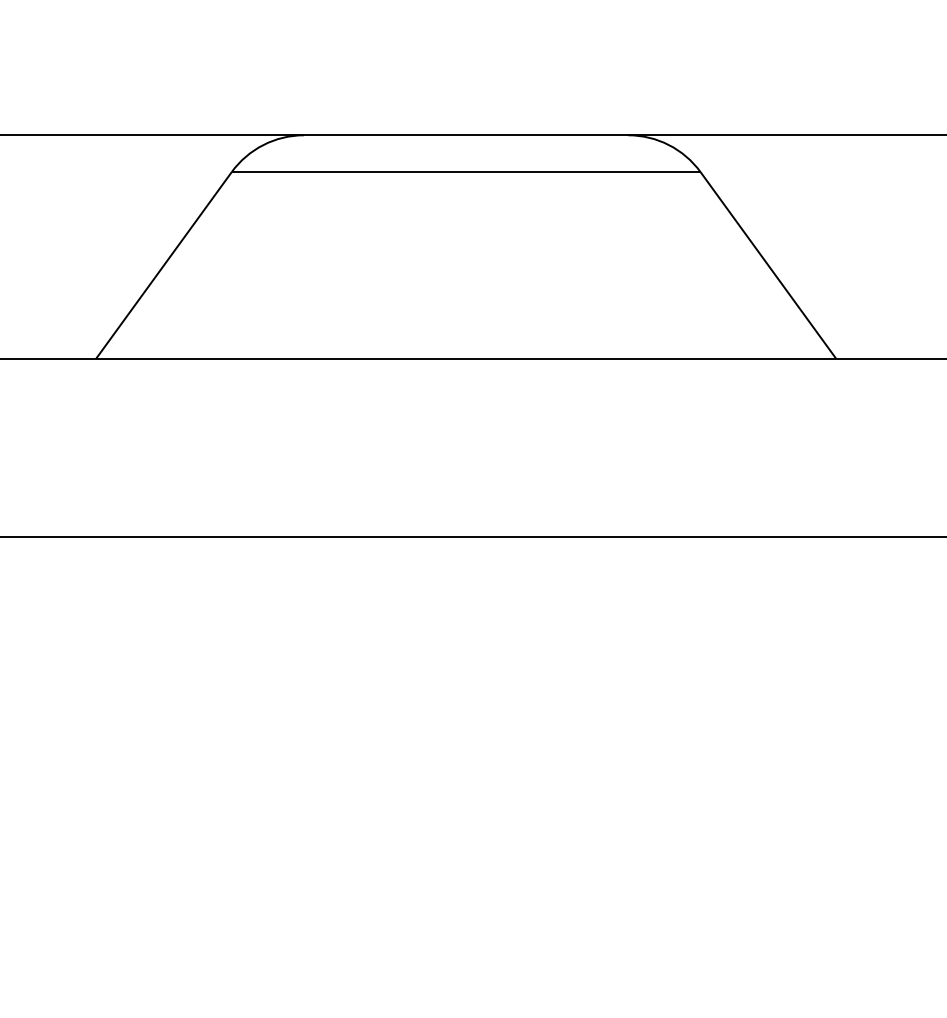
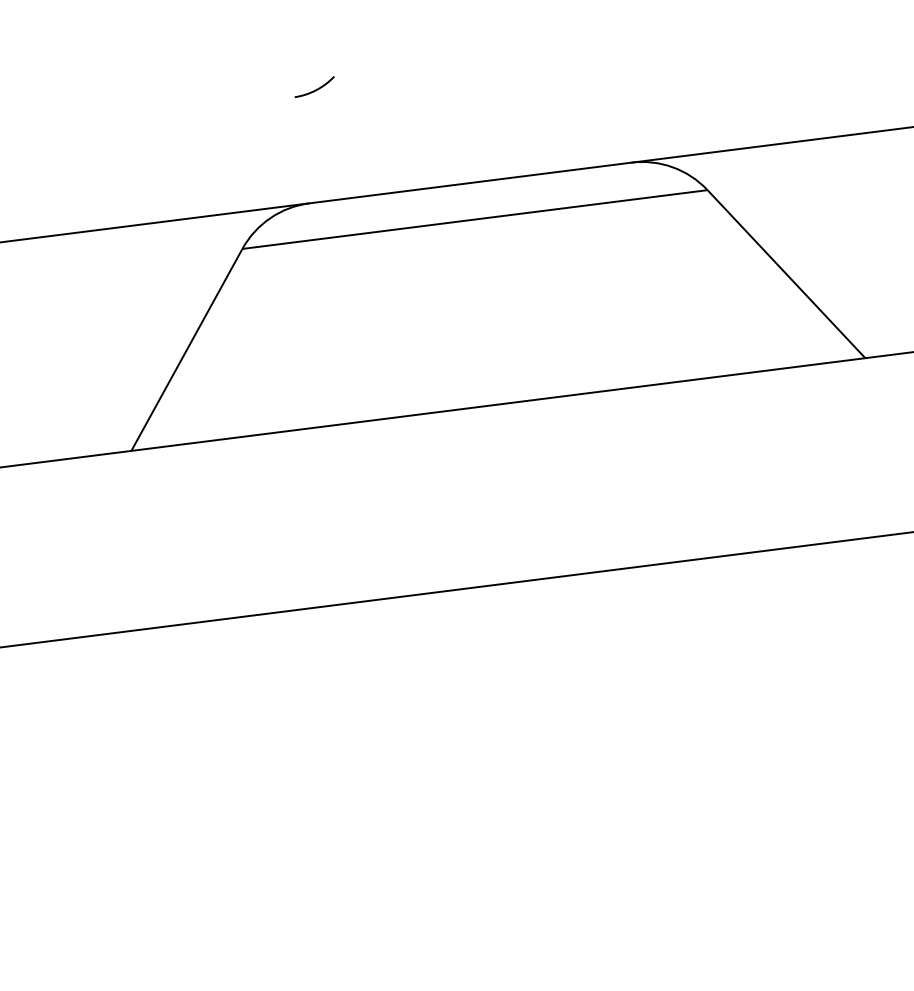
curve: (325, 22) -> (316, 88), added

